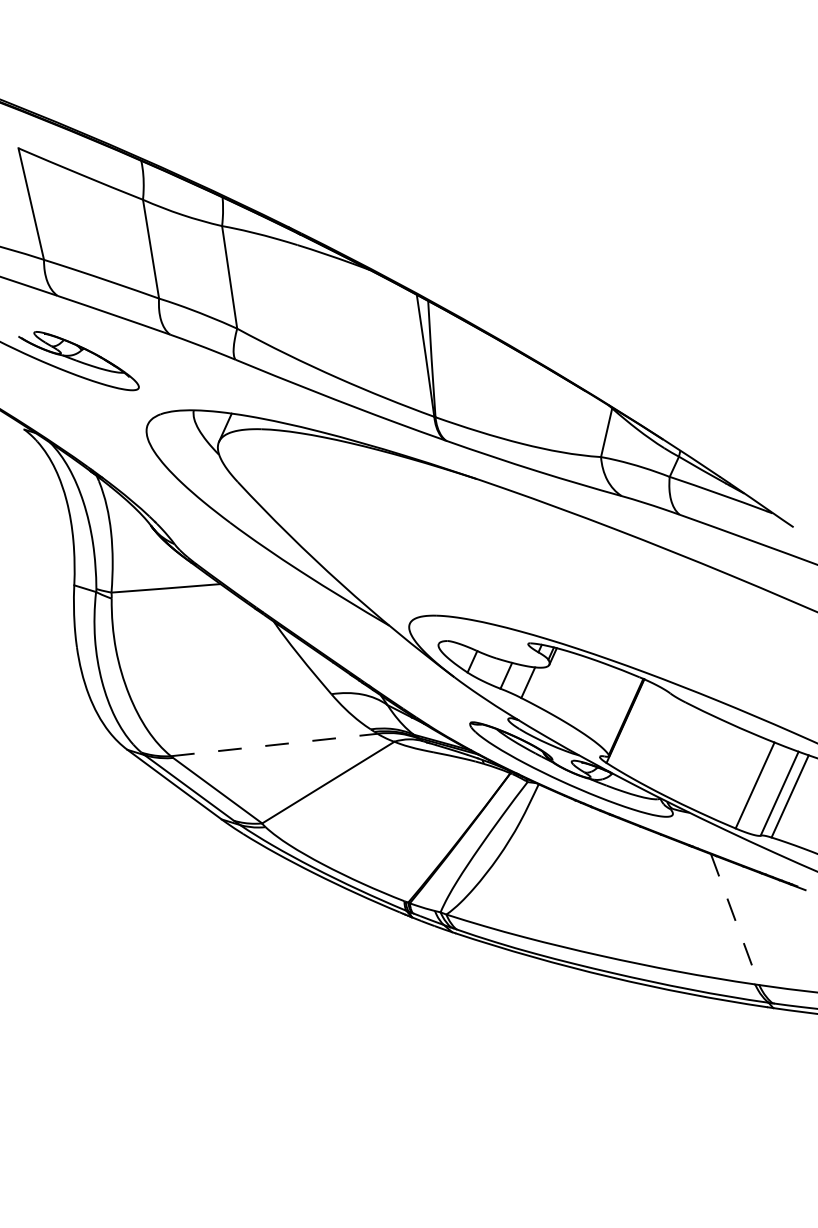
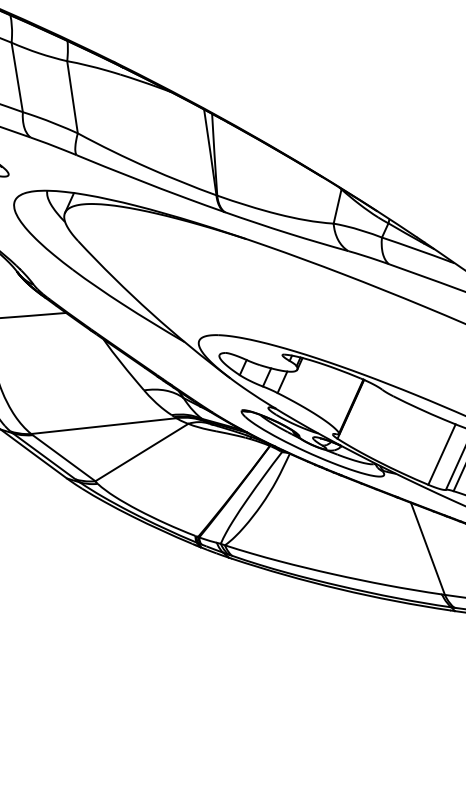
line: (274, 745) -> (104, 426), dashed -> solid
line: (735, 919) -> (428, 548), dashed -> solid

